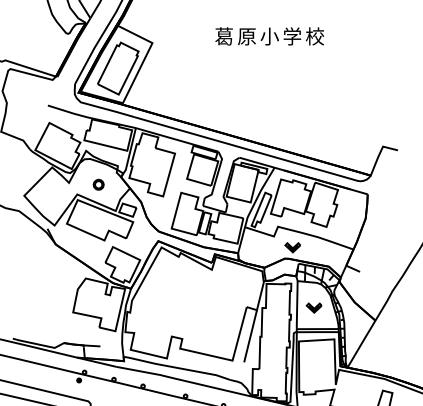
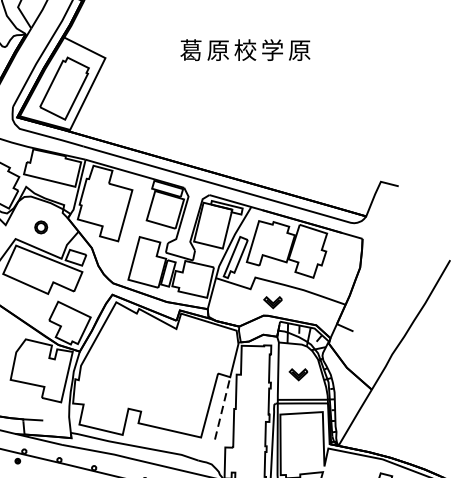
text: (269, 36) -> (245, 50), 小 -> 校
text: (315, 36) -> (300, 50), 校 -> 原
line: (250, 336) -> (222, 408), solid -> dashed

